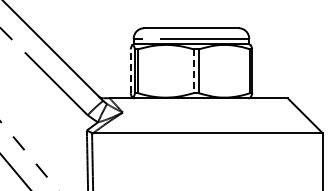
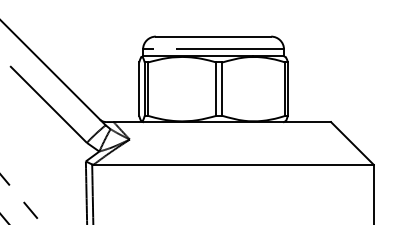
line: (130, 71) -> (139, 89), dashed -> solid
line: (193, 71) -> (216, 89), dashed -> solid

